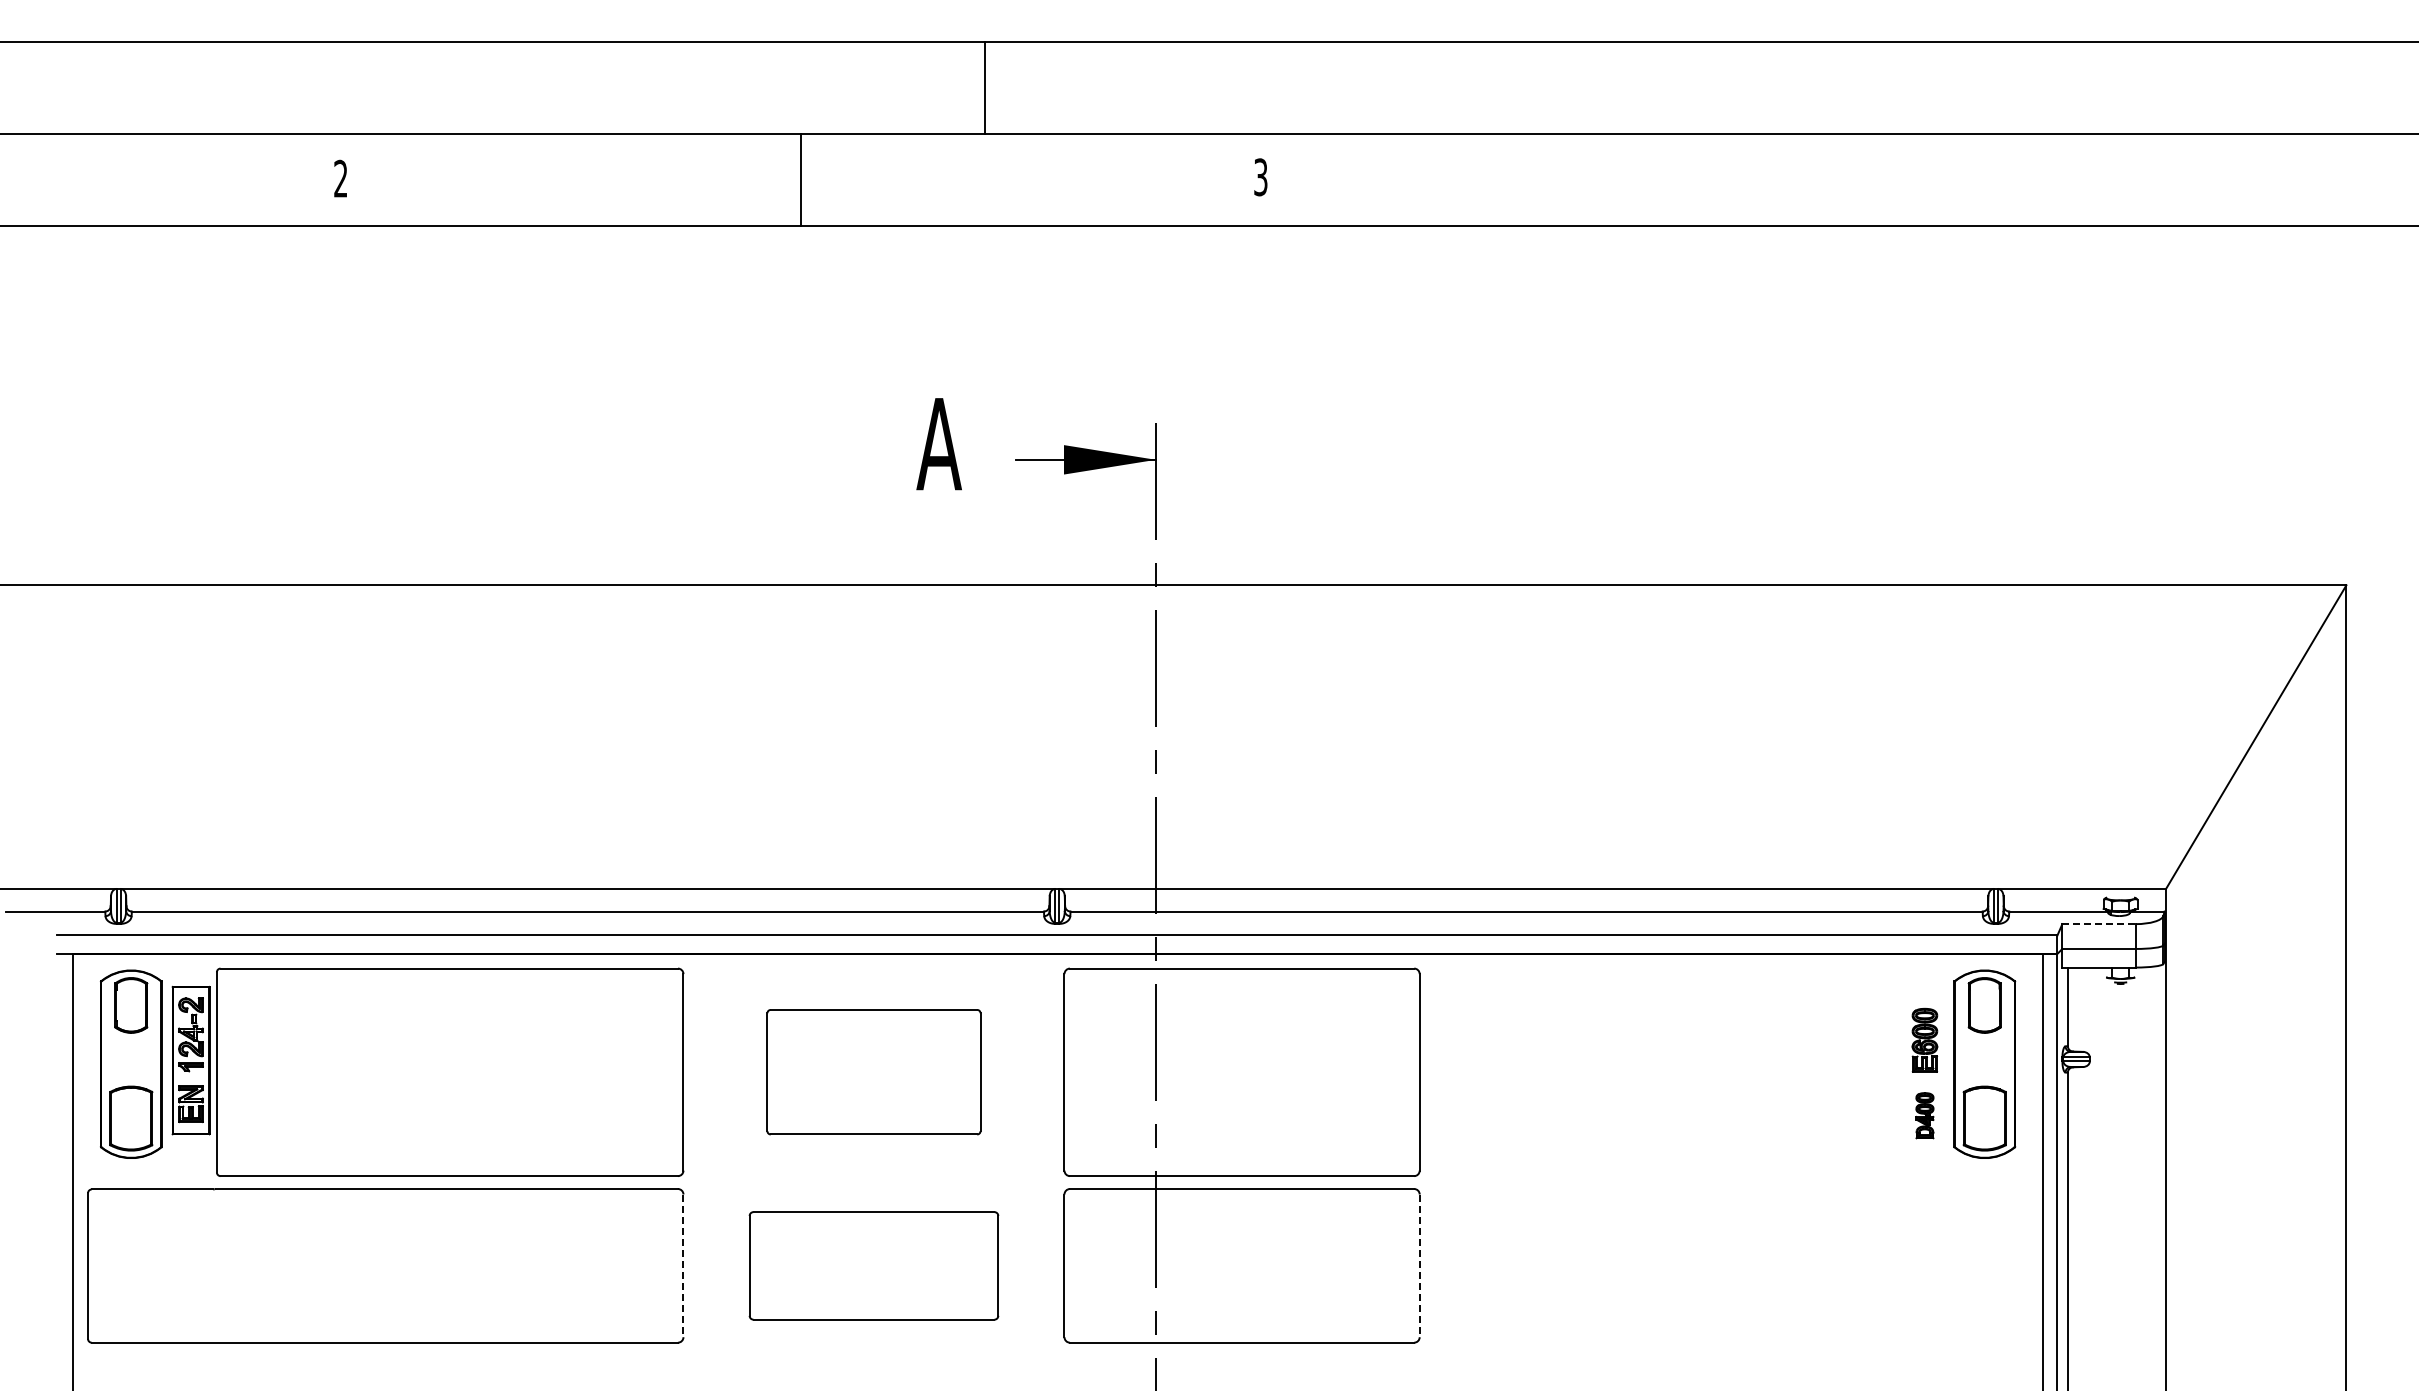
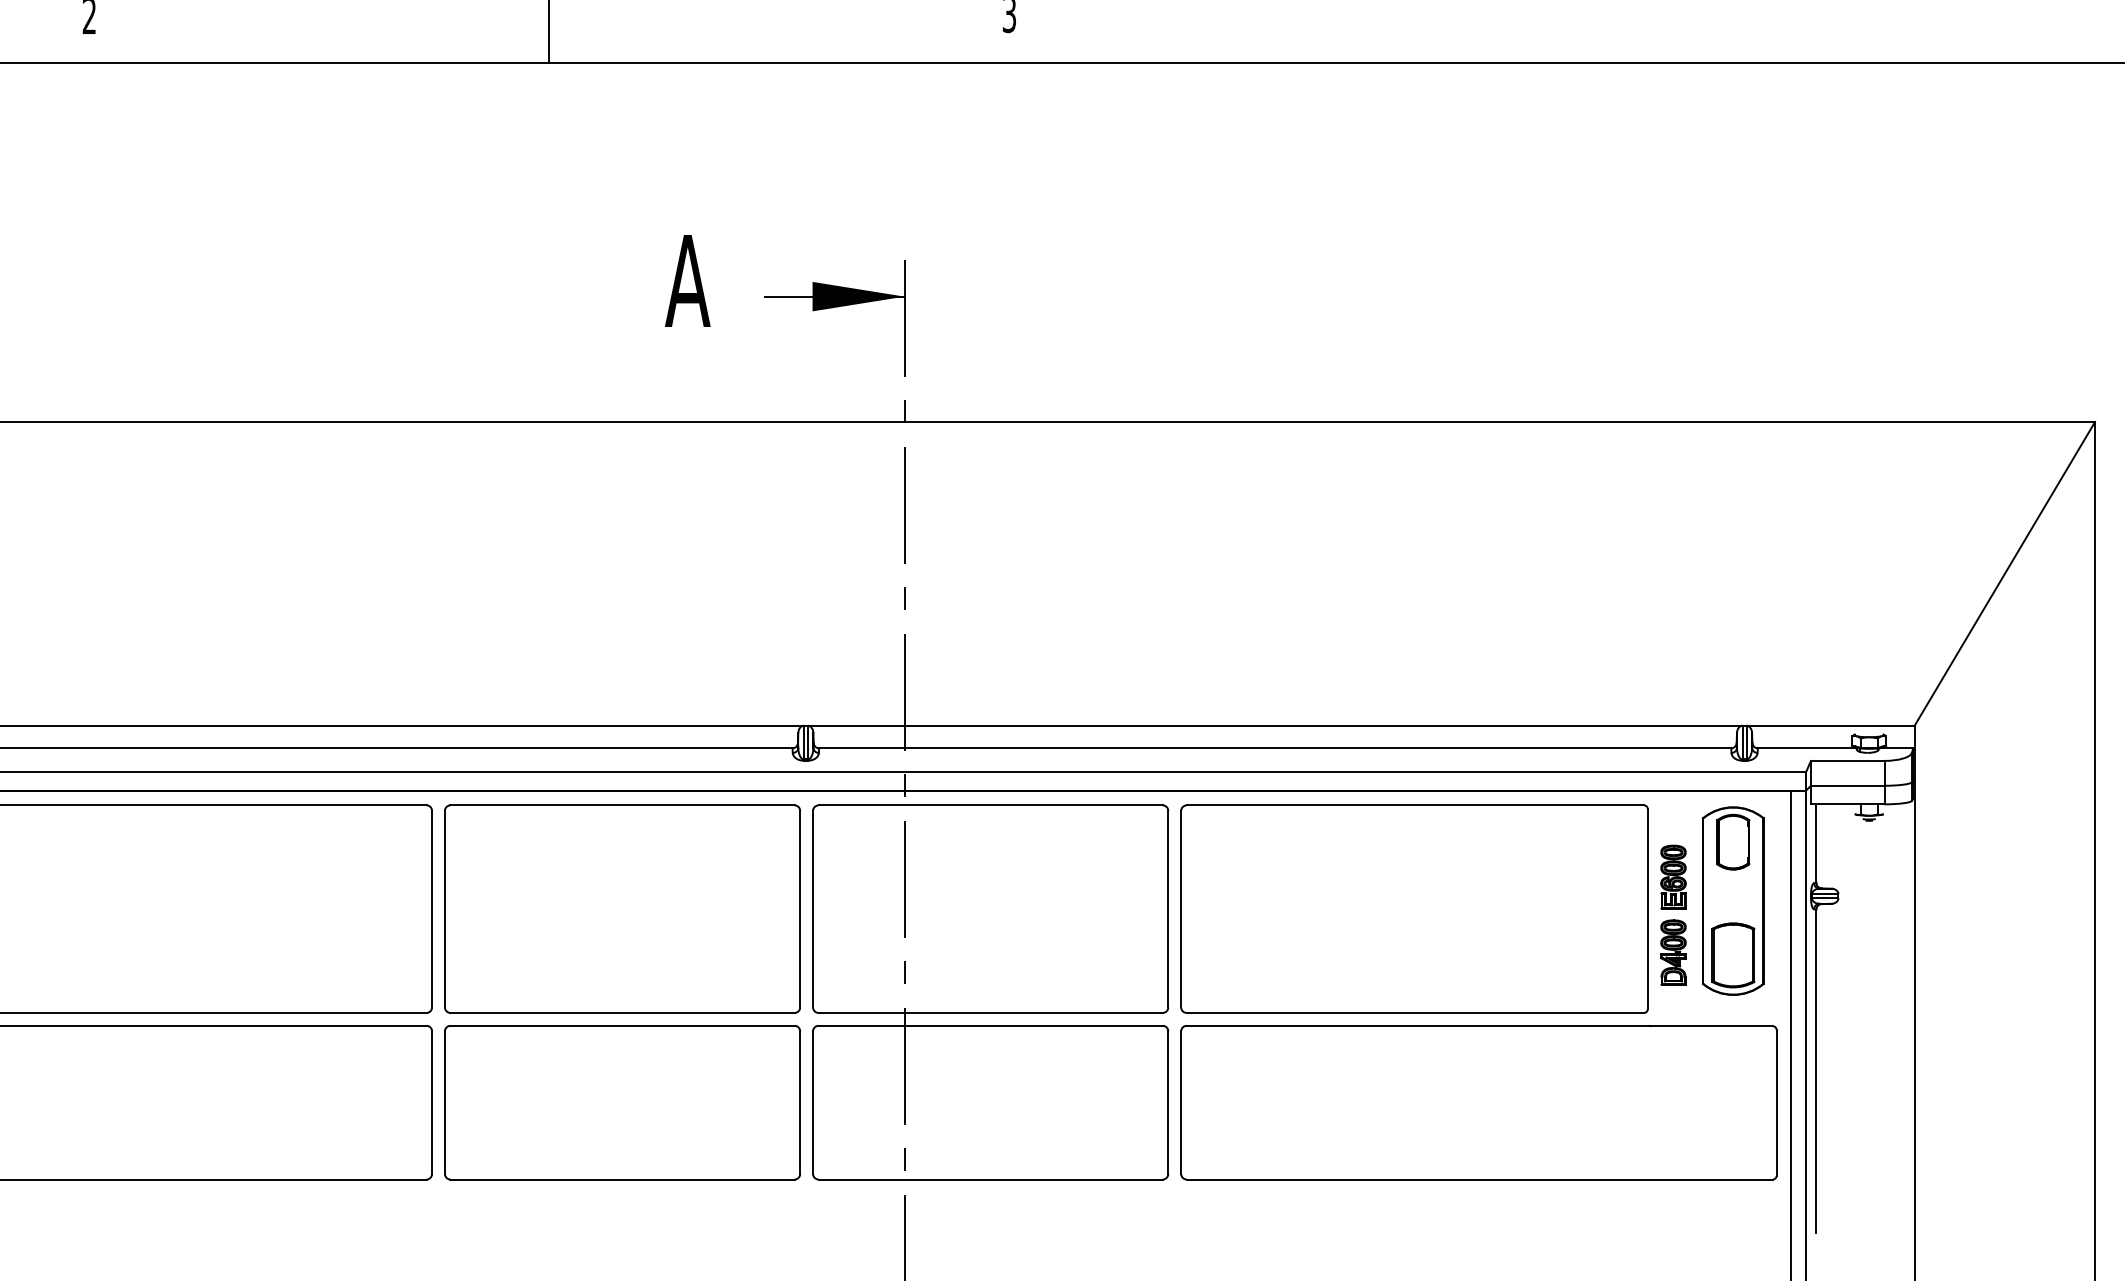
line: (2099, 924) -> (1848, 761), dashed -> solid
part: (873, 1071) -> (622, 908), size x1.67
part: (1665, 1071) -> (1414, 908), added
part: (1924, 1115) -> (1673, 952), size x1.43
part: (873, 1265) -> (622, 1102), size x1.43
part: (1729, 1265) -> (1478, 1102), added
line: (683, 1266) -> (432, 1103), dashed -> solid
line: (1419, 1266) -> (1168, 1103), dashed -> solid

